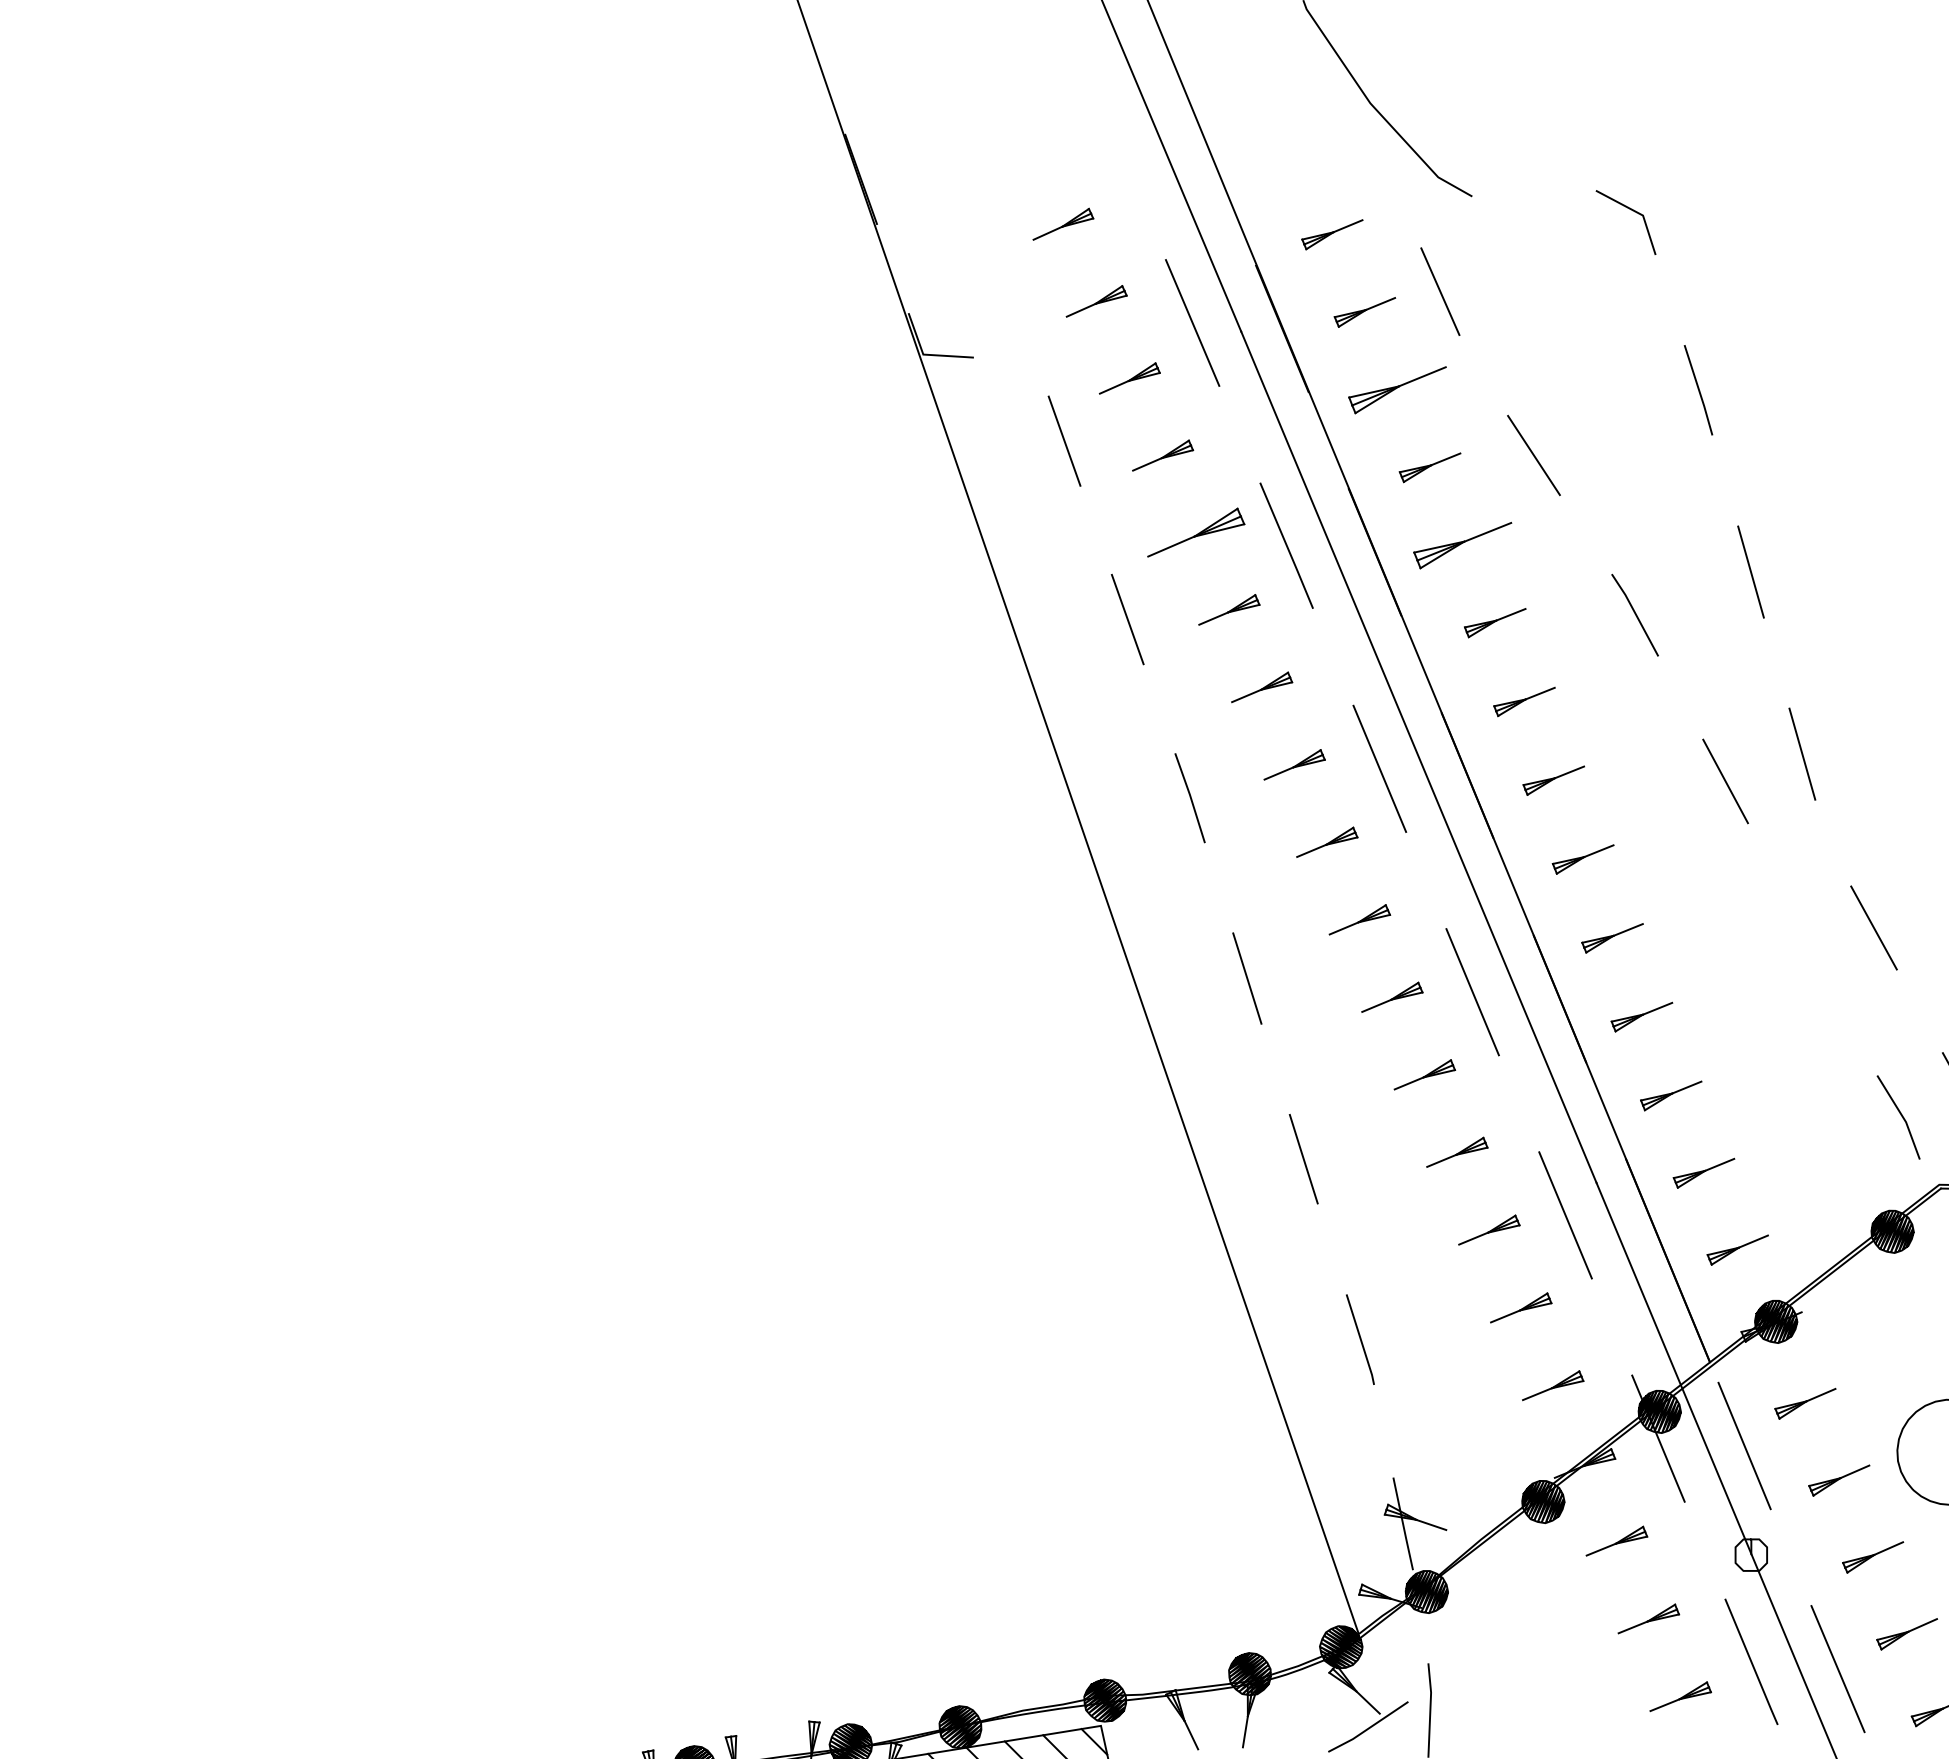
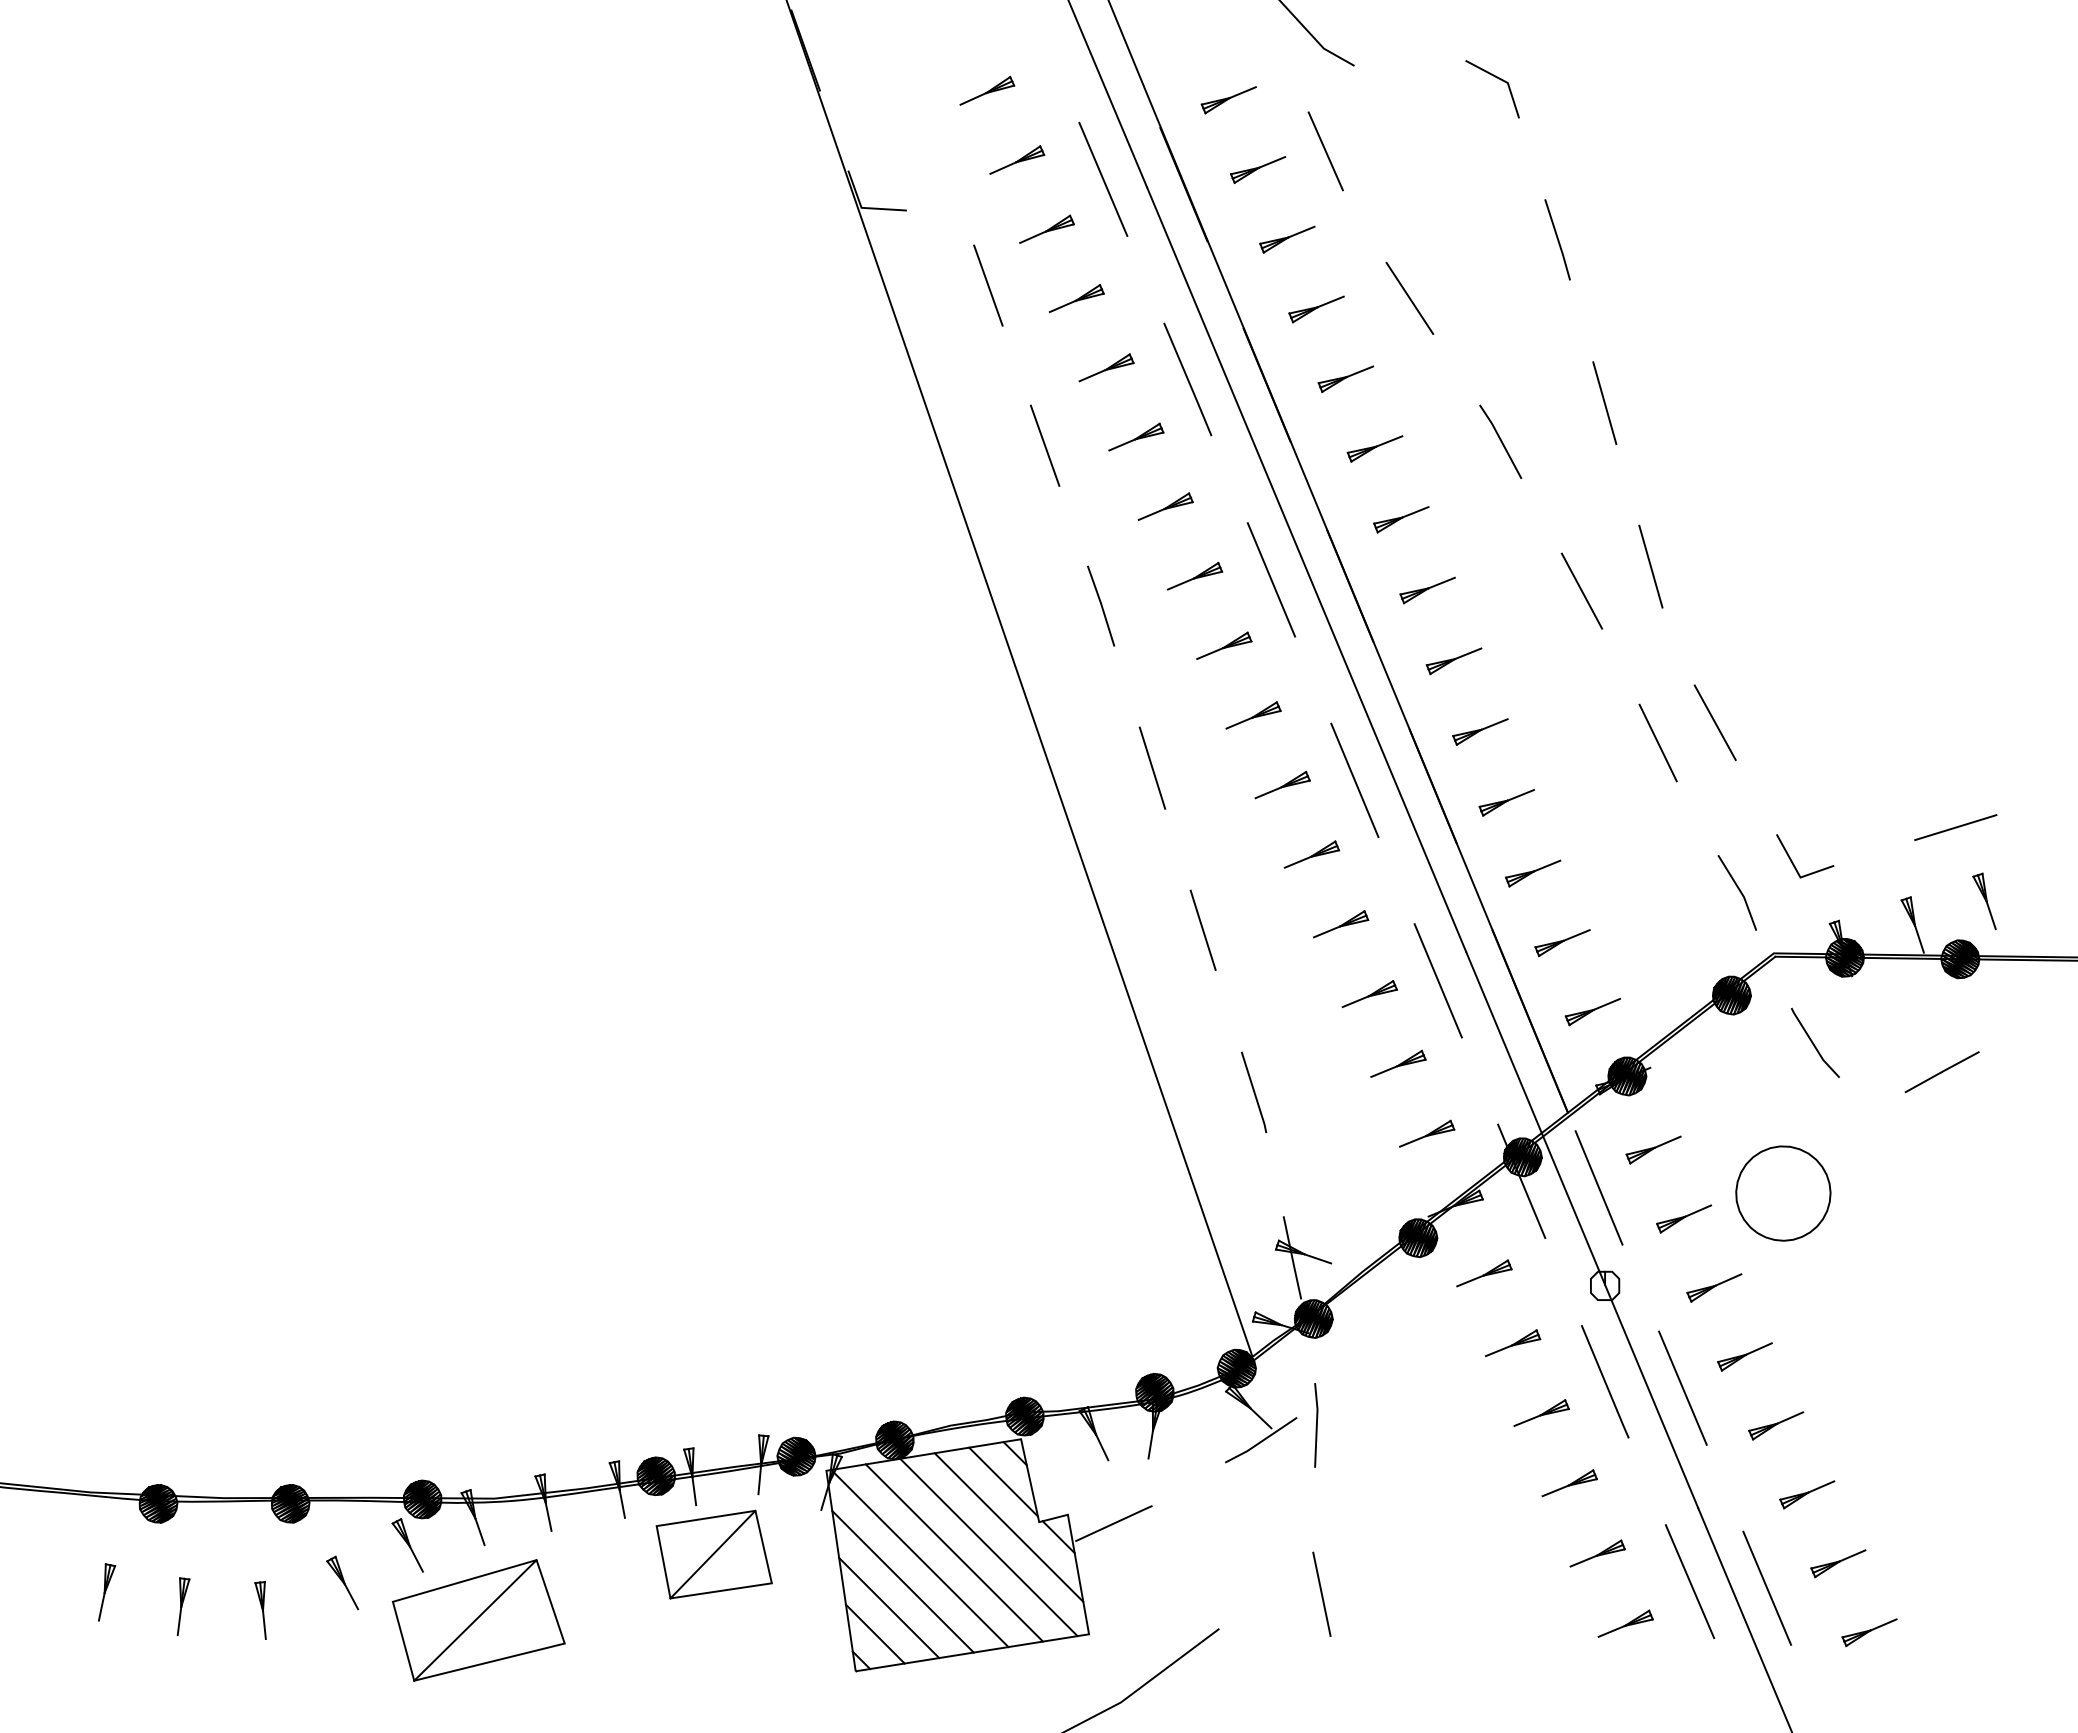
part: (1397, 389) -> (1287, 239), size x0.62
part: (1196, 532) -> (1106, 367), size x0.62
part: (1462, 544) -> (1345, 378), size x0.62
line: (1809, 949) -> (1657, 742), added

